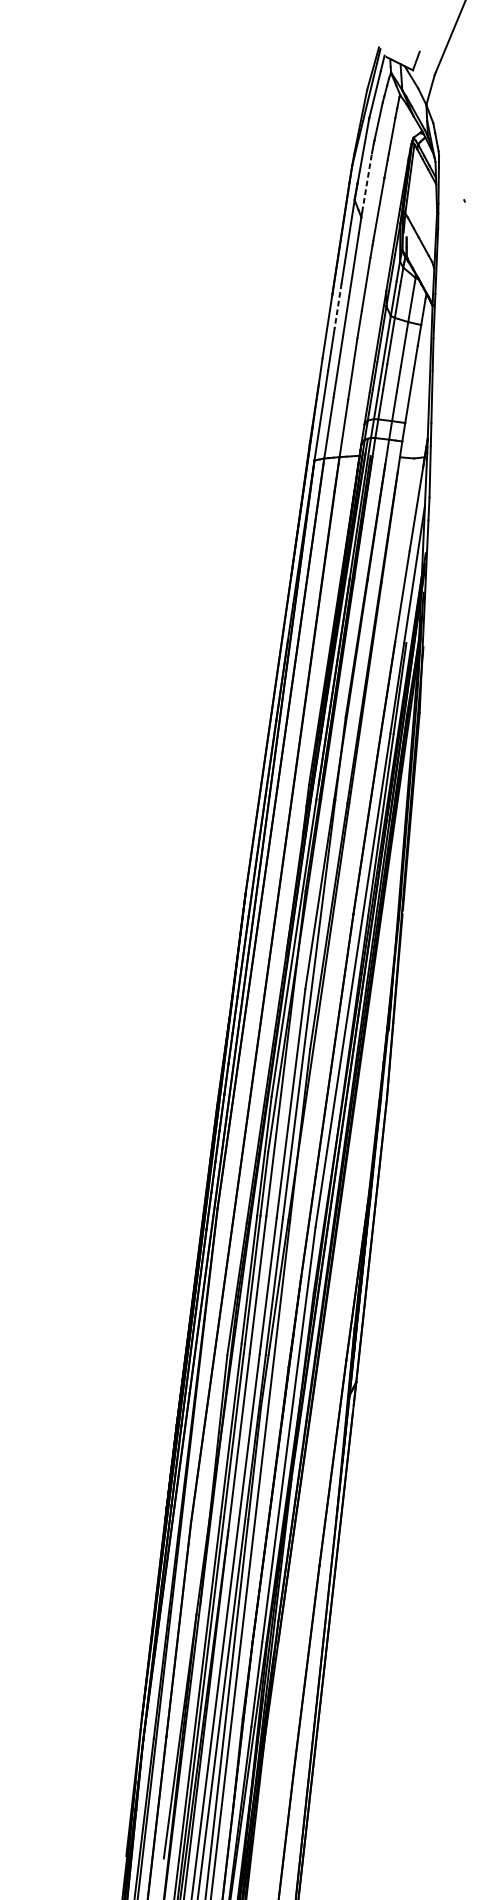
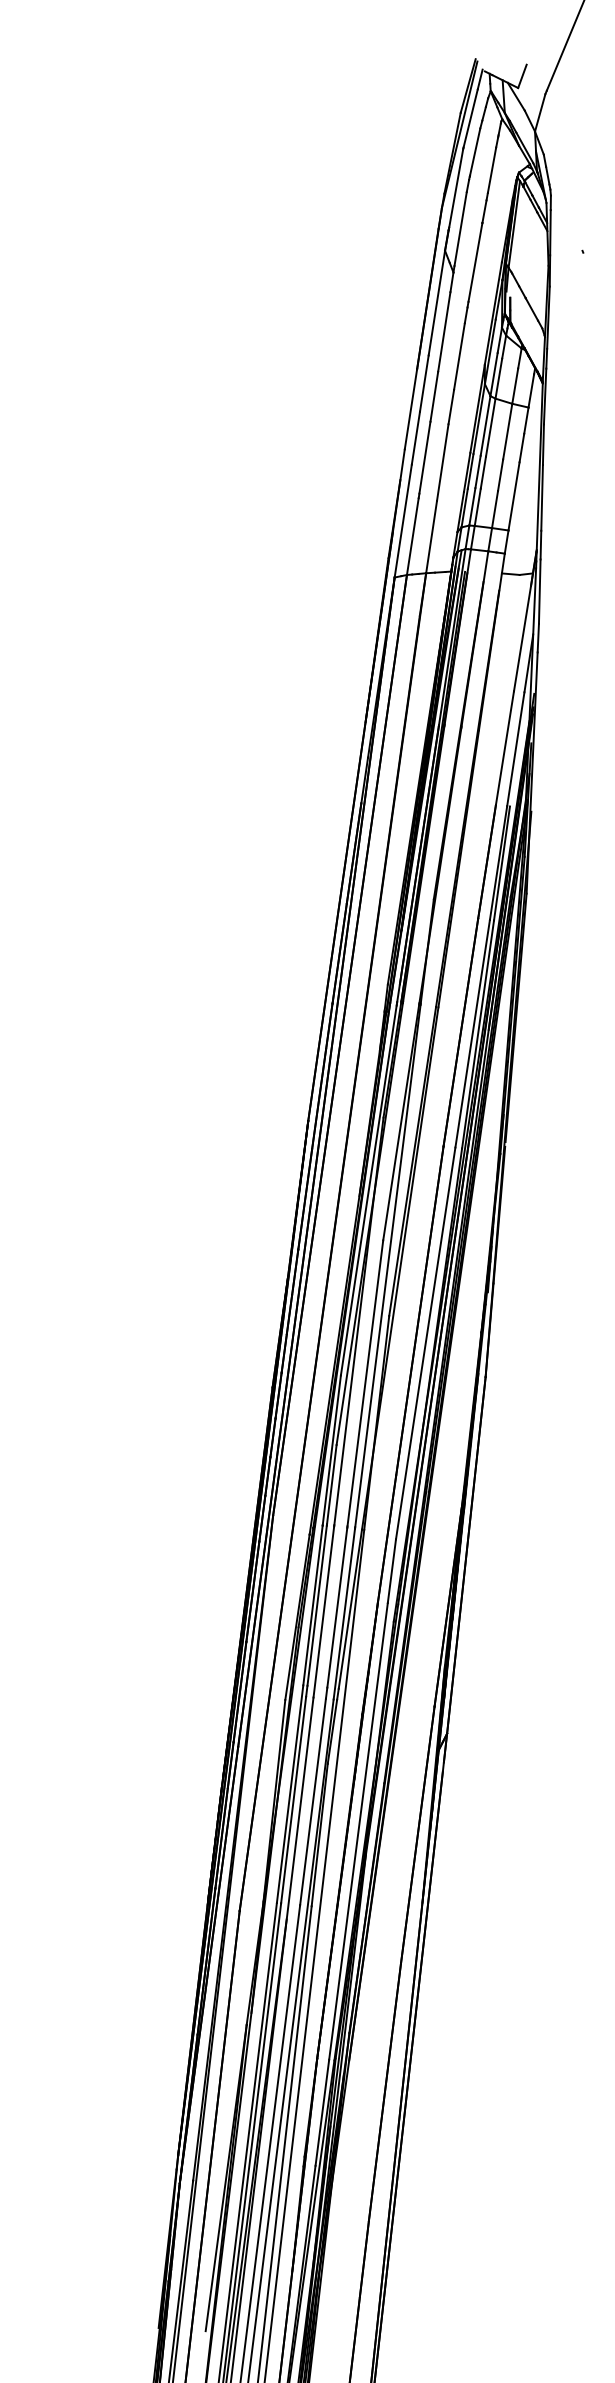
line: (366, 182) -> (460, 228), dashed -> solid
line: (338, 306) -> (424, 384), dashed -> solid

